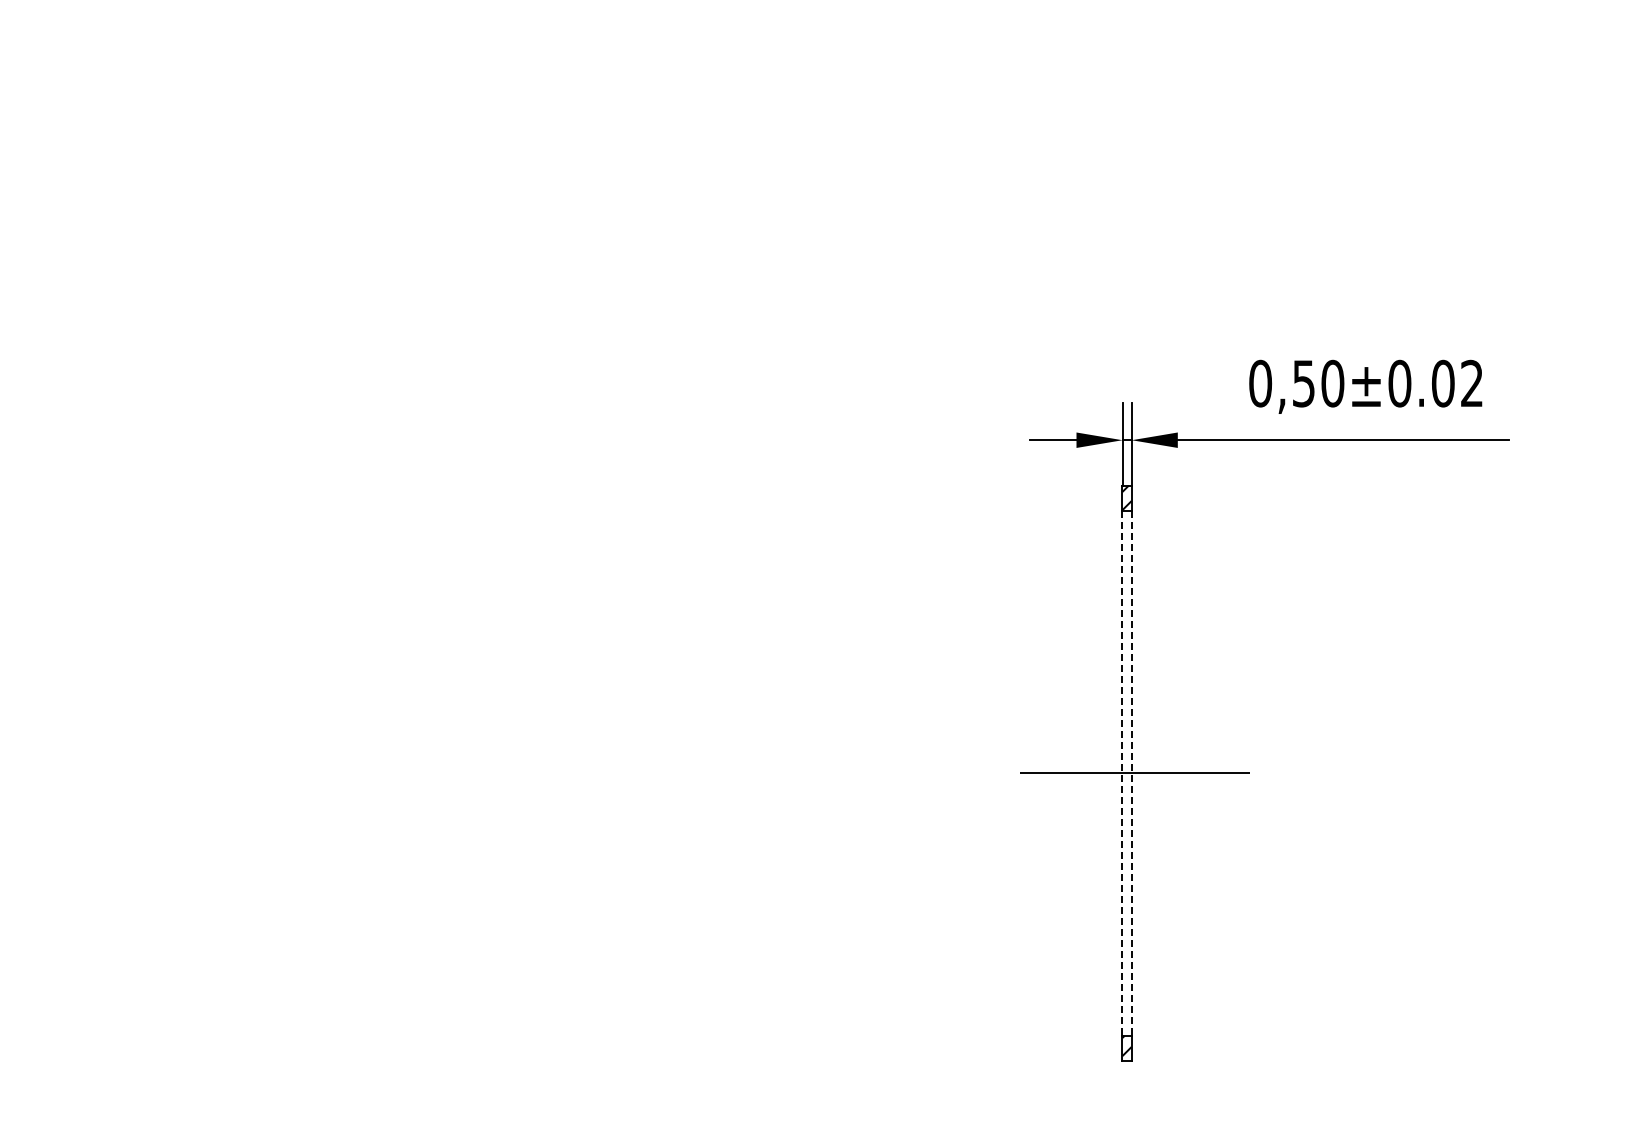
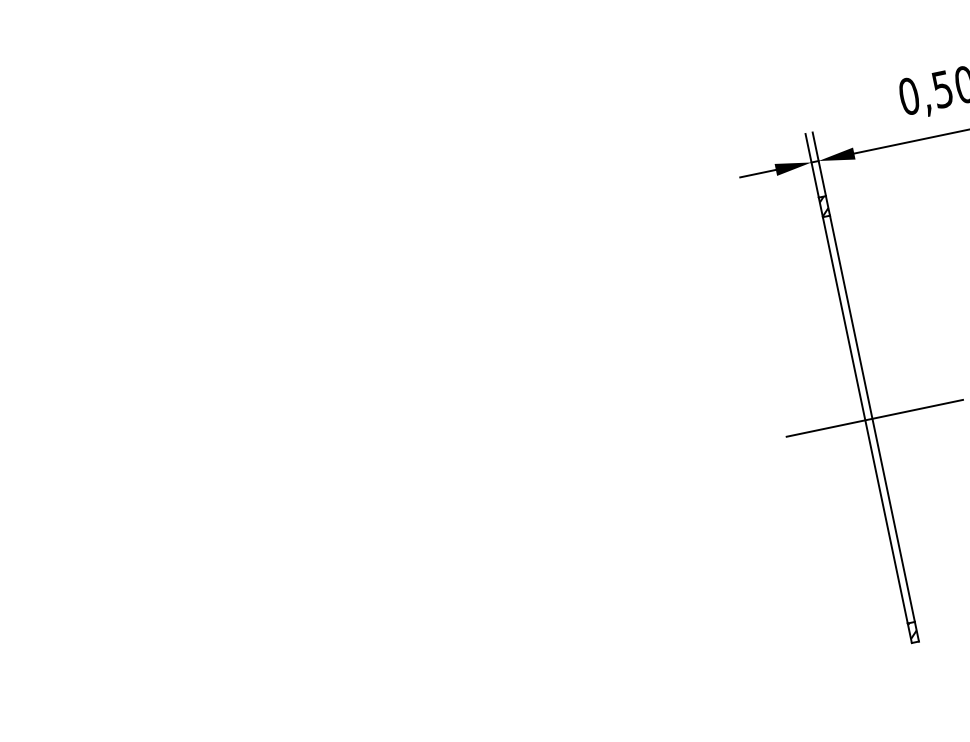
line: (1122, 773) -> (865, 420), dashed -> solid
line: (1131, 773) -> (872, 418), dashed -> solid

